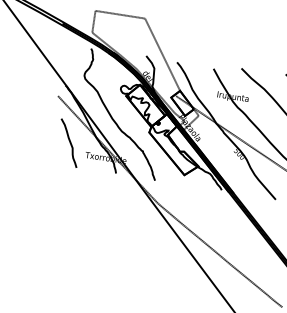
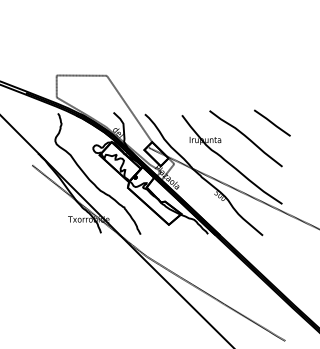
part: (68, 142) -> (49, 209), removed

